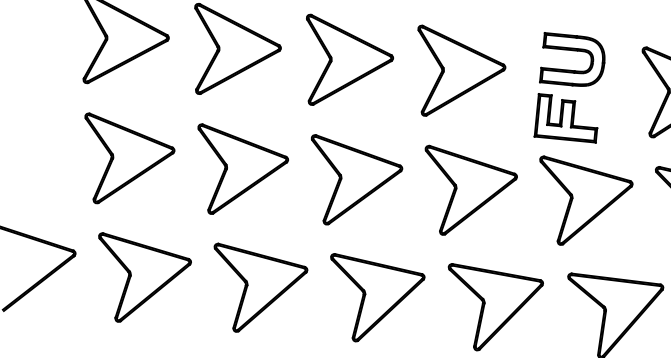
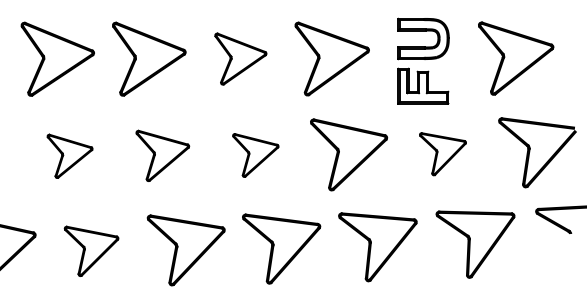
part: (347, 62) -> (240, 58), size x0.7
part: (126, 161) -> (69, 156), size x0.6
part: (240, 171) -> (162, 155), size x0.7
part: (353, 182) -> (255, 155), size x0.6
part: (582, 204) -> (442, 154), size x0.6
part: (141, 280) -> (91, 251), size x0.7

